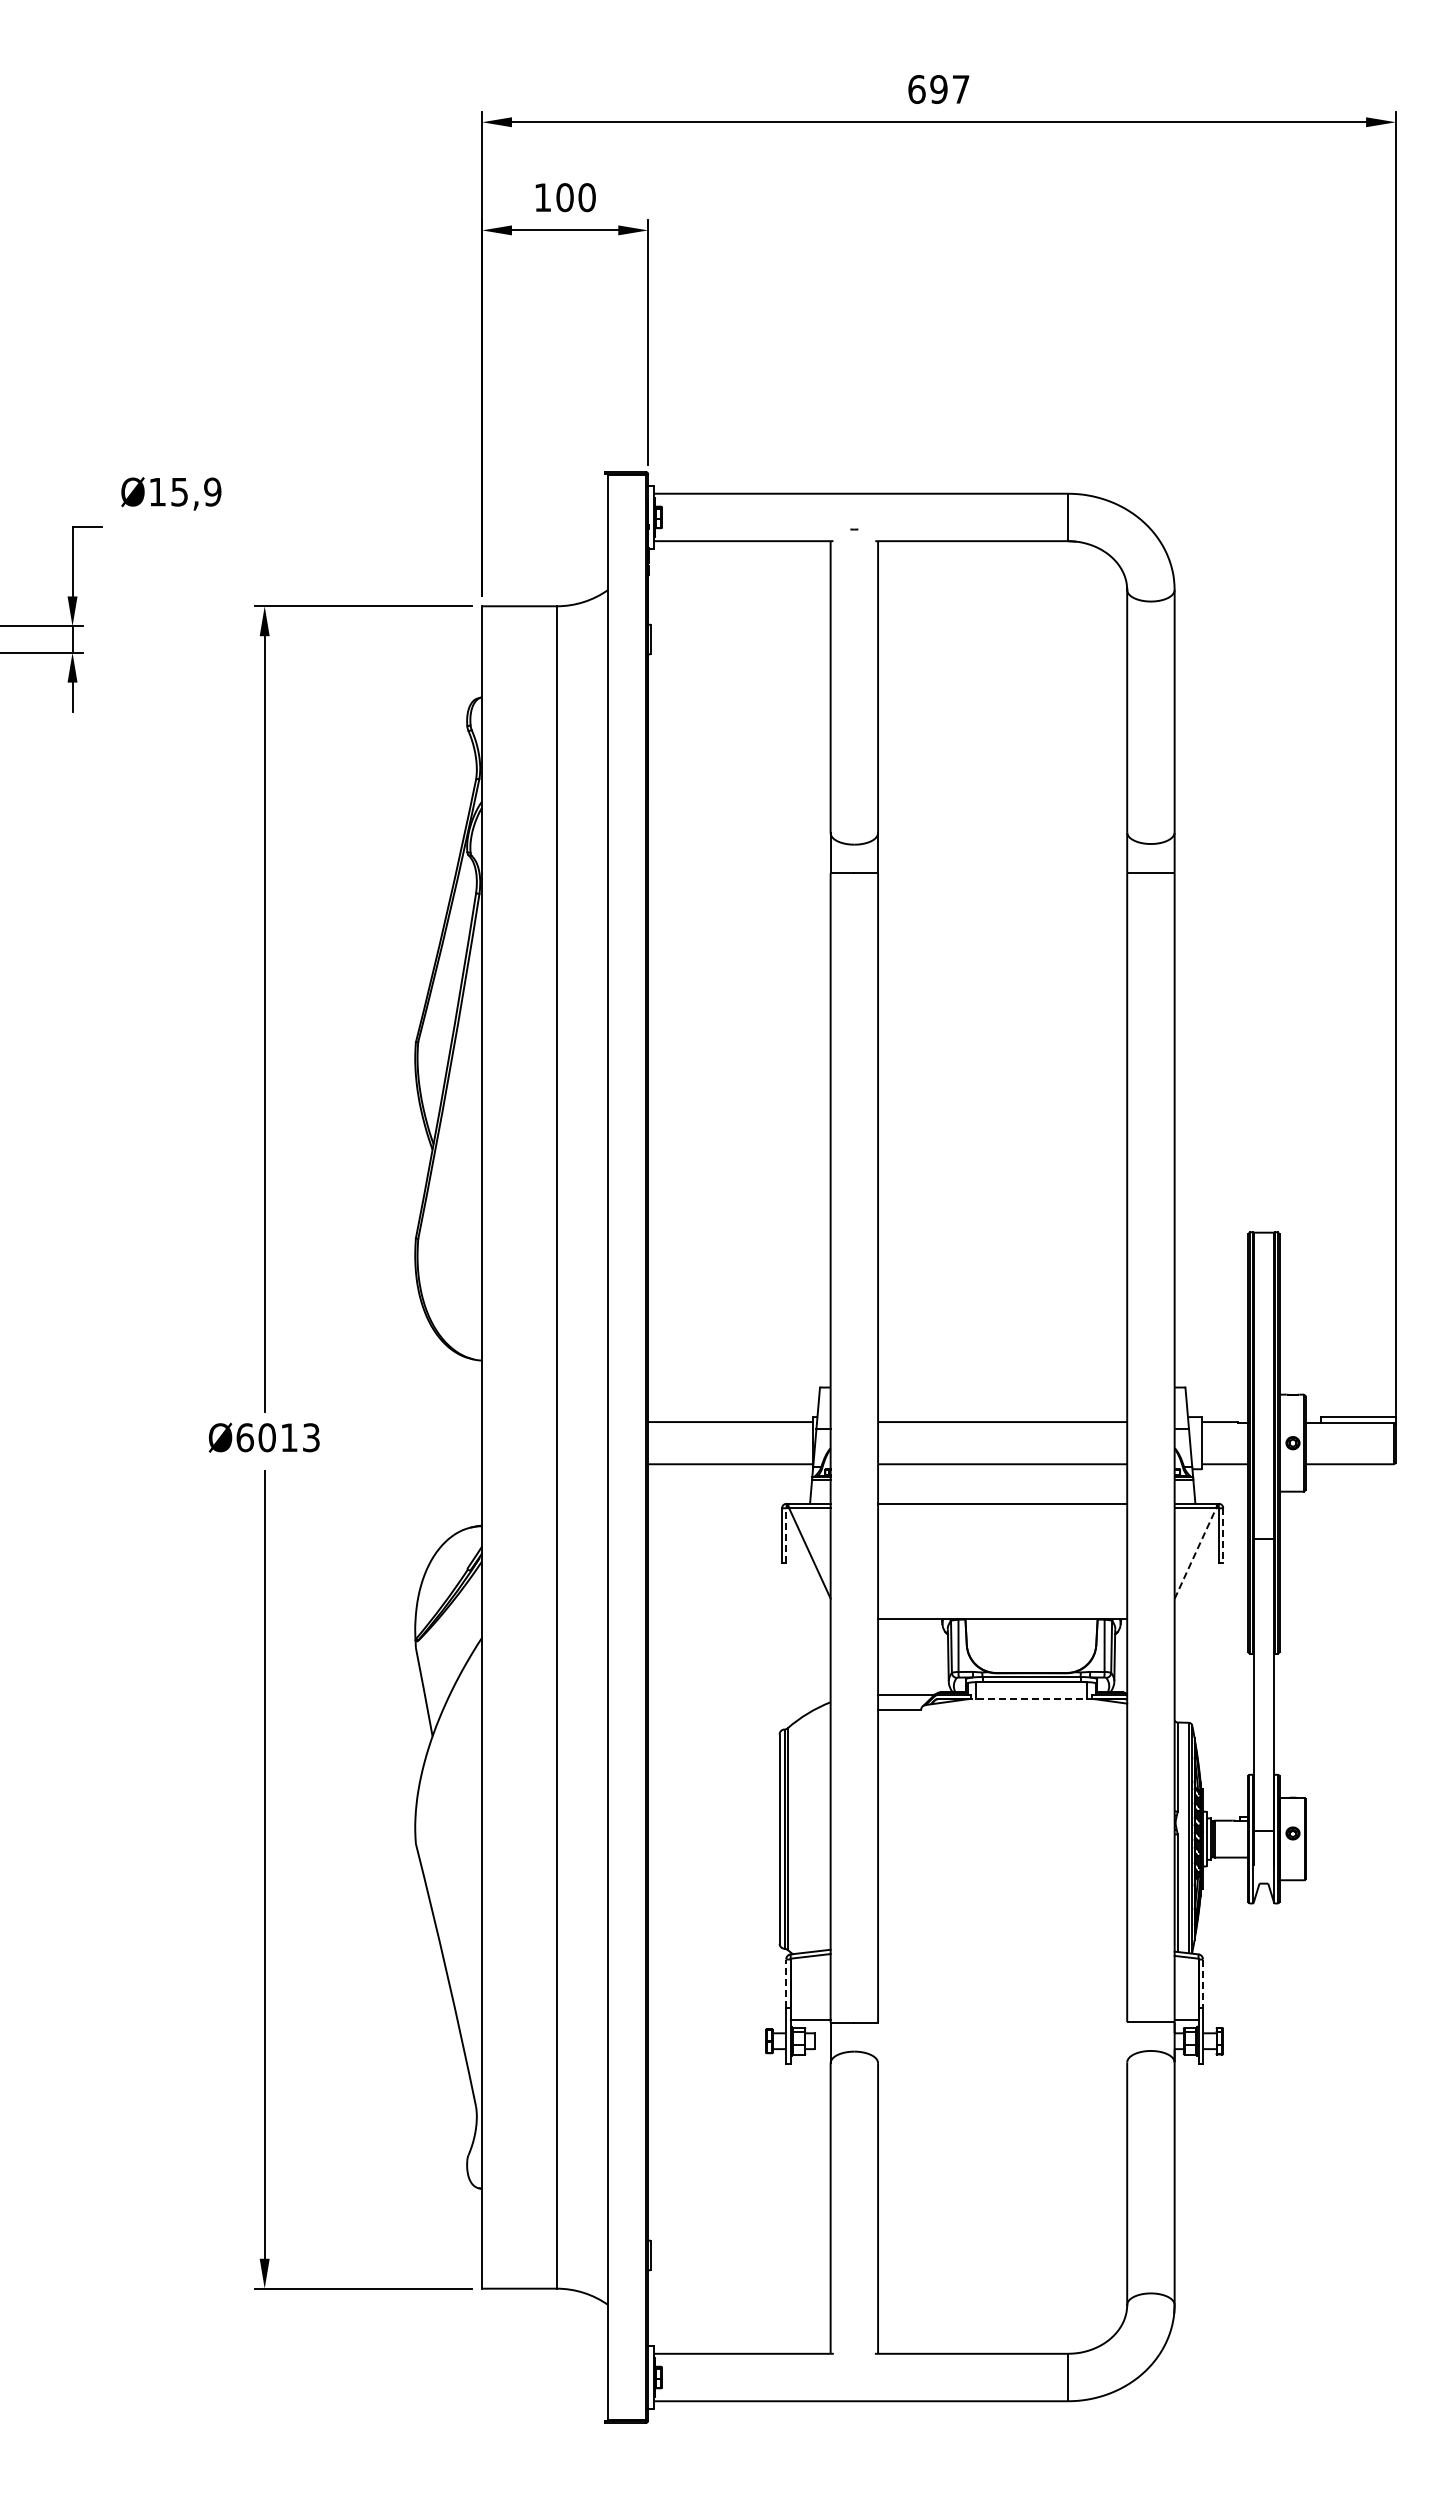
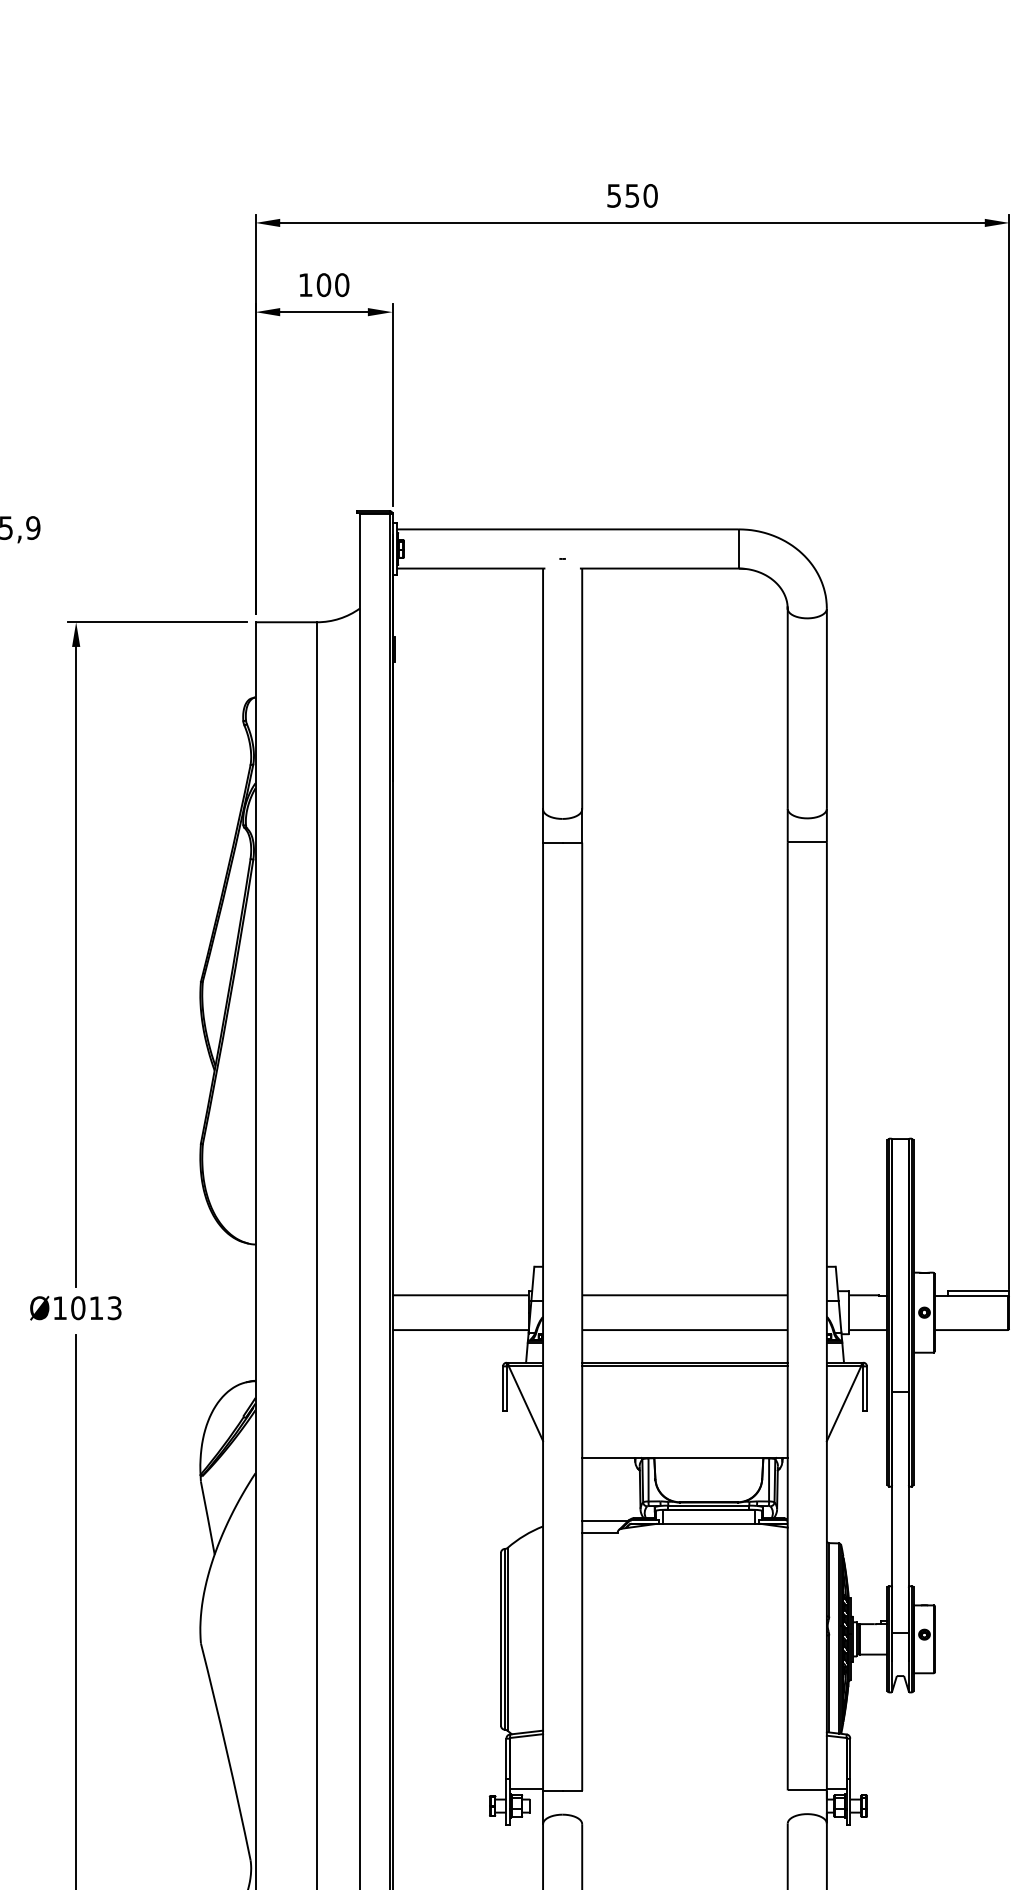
text: (938, 89) -> (632, 195), 697 -> 550
text: (245, 1437) -> (60, 1308), Ø6013 -> Ø1013
line: (1002, 1508) -> (684, 1366), added
line: (786, 1534) -> (506, 1388), dashed -> solid
line: (1223, 1535) -> (867, 1388), dashed -> solid
line: (1195, 1553) -> (844, 1403), dashed -> solid
line: (1031, 1699) -> (708, 1524), dashed -> solid
line: (786, 1983) -> (506, 1758), dashed -> solid
line: (1203, 1984) -> (850, 1759), dashed -> solid

